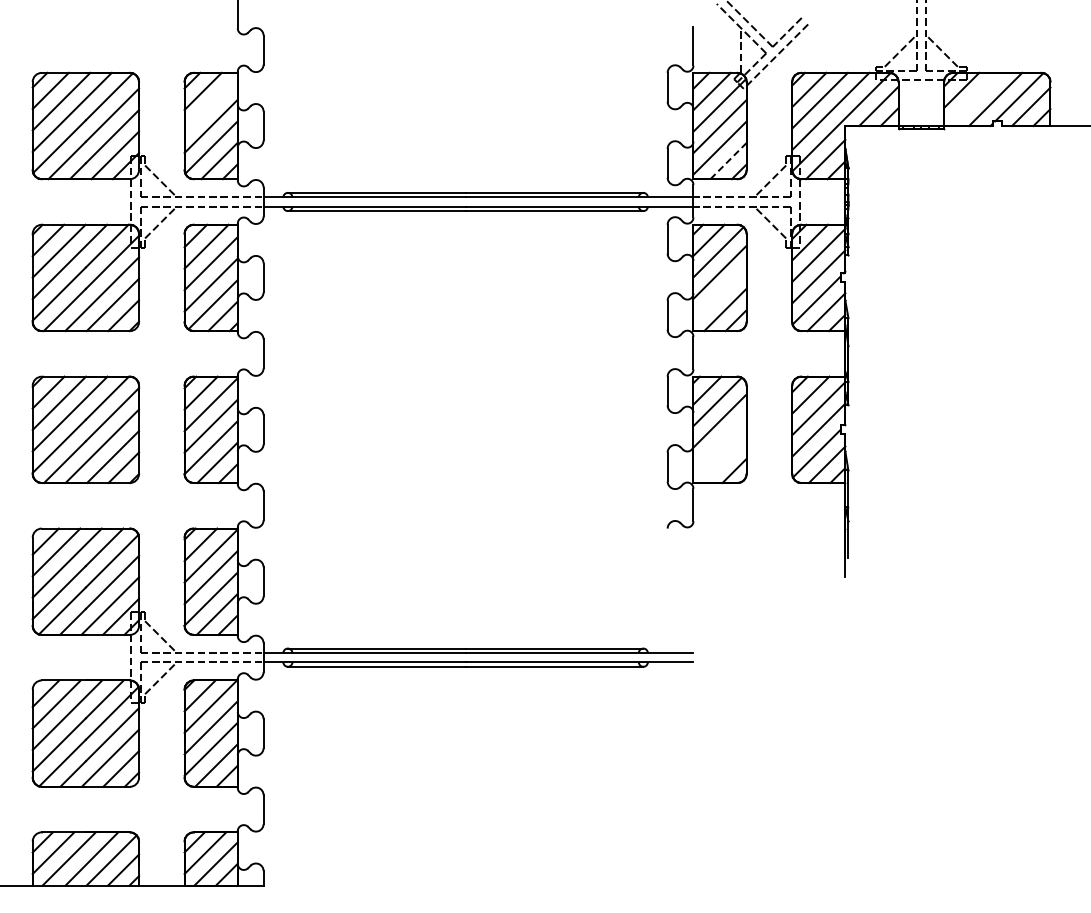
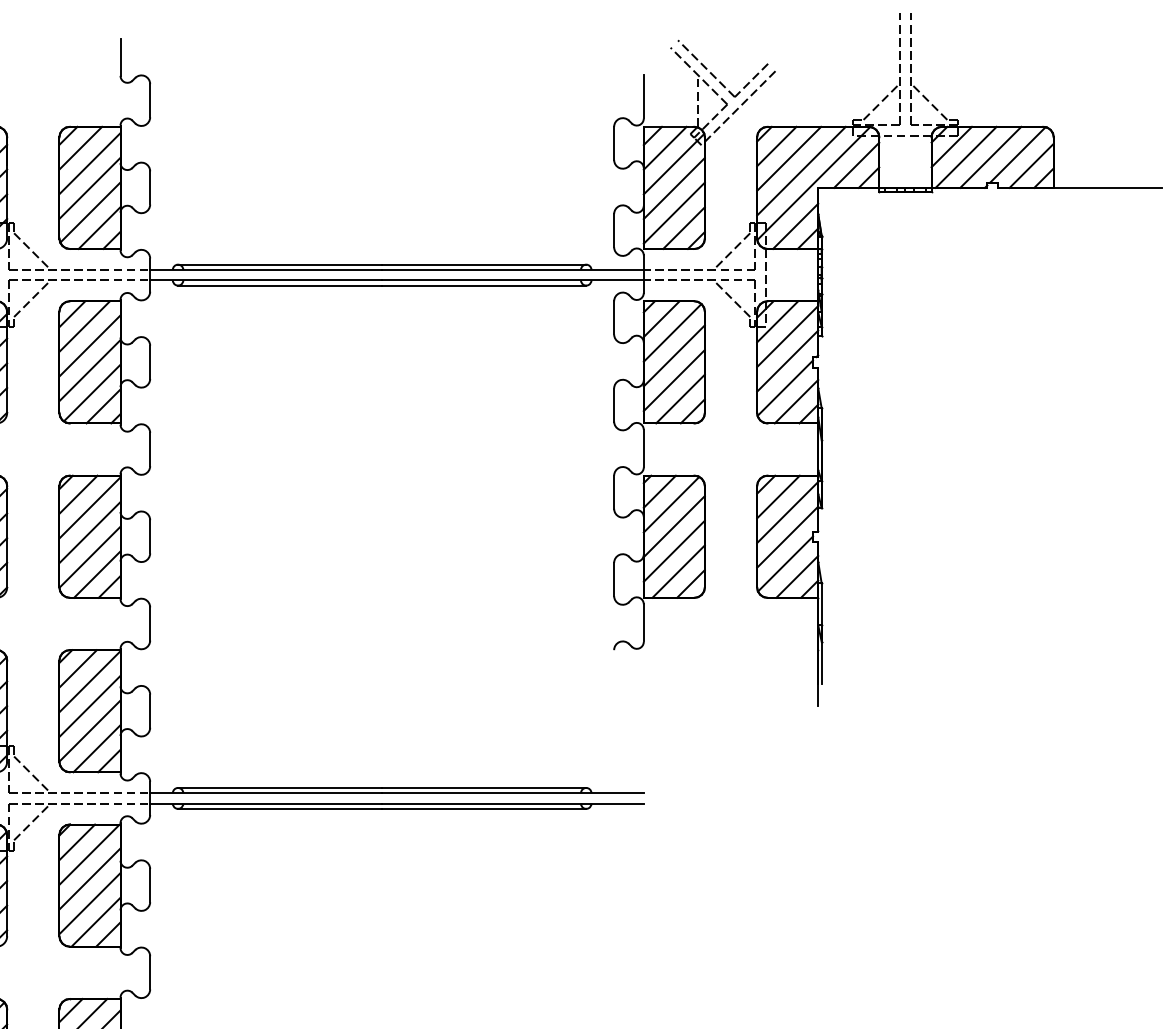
line: (973, 99) -> (965, 157), added
line: (210, 104) -> (89, 163), added
line: (728, 161) -> (684, 228), dashed -> solid
line: (719, 293) -> (673, 380), added
line: (719, 442) -> (673, 551), added
line: (723, 460) -> (678, 571), added

